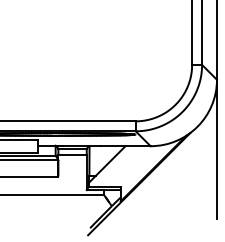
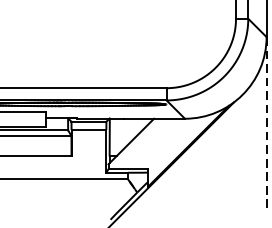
line: (216, 149) -> (265, 122), solid -> dashed

